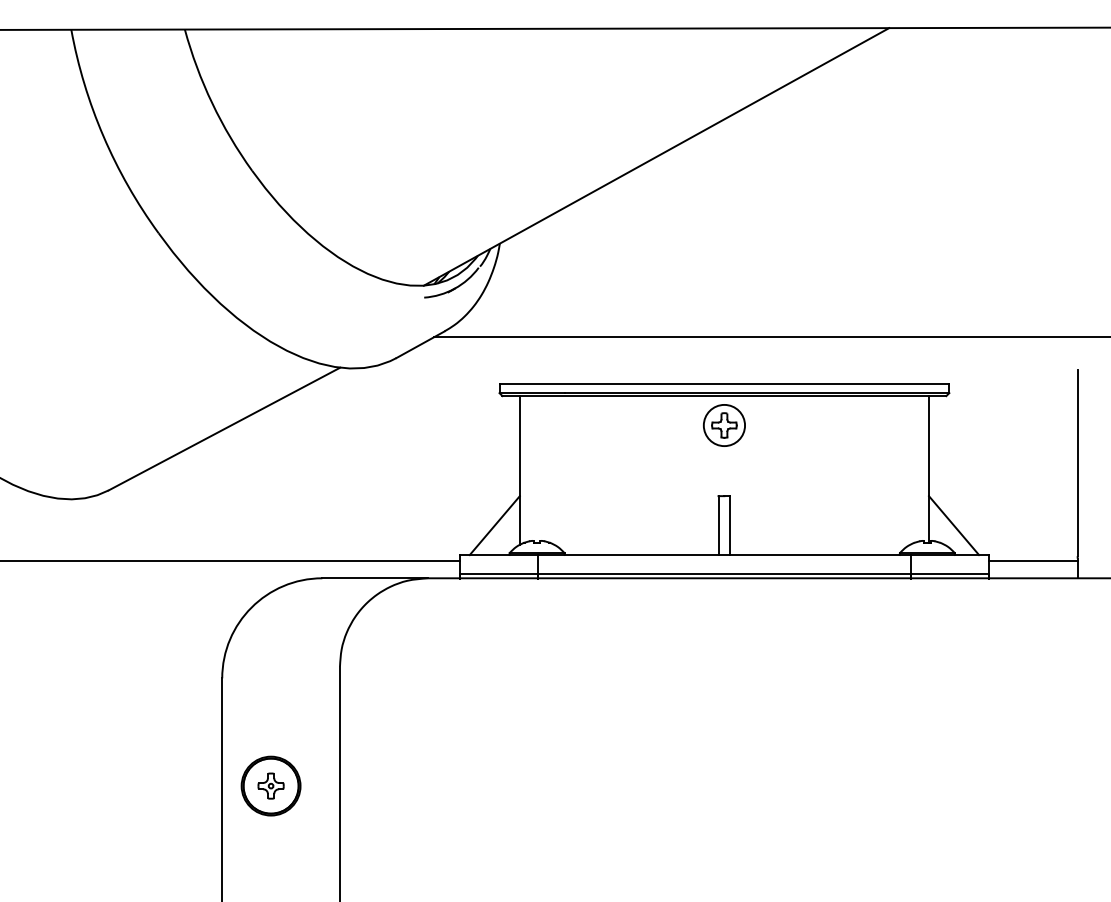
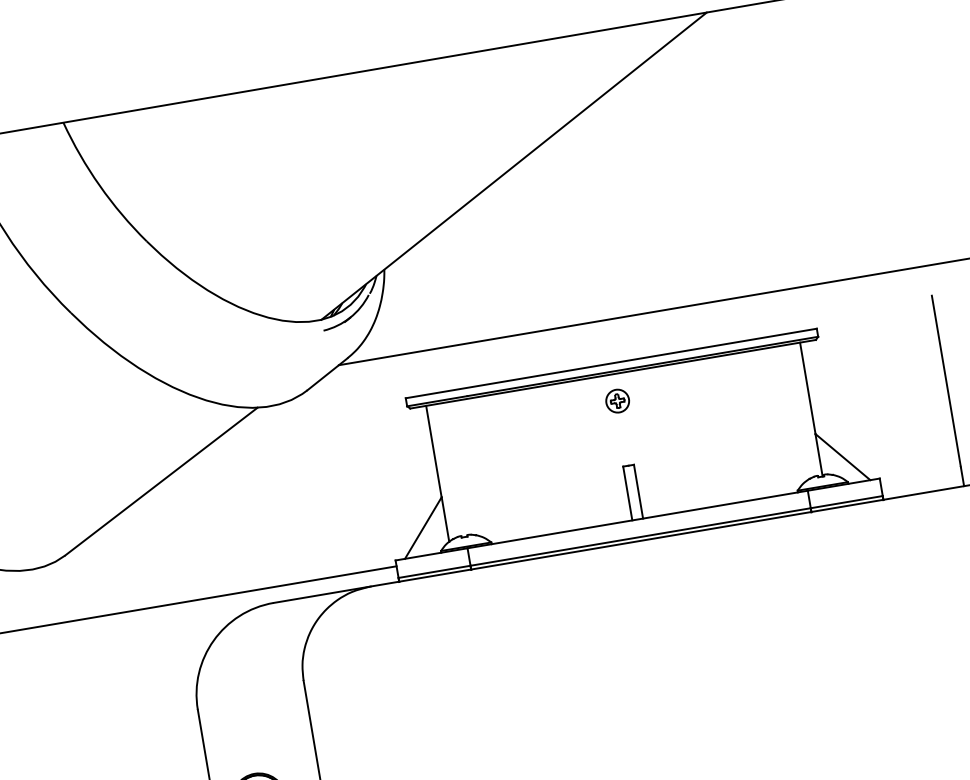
part: (724, 425) -> (617, 401), size x0.6
line: (1033, 561) -> (921, 477), removed

